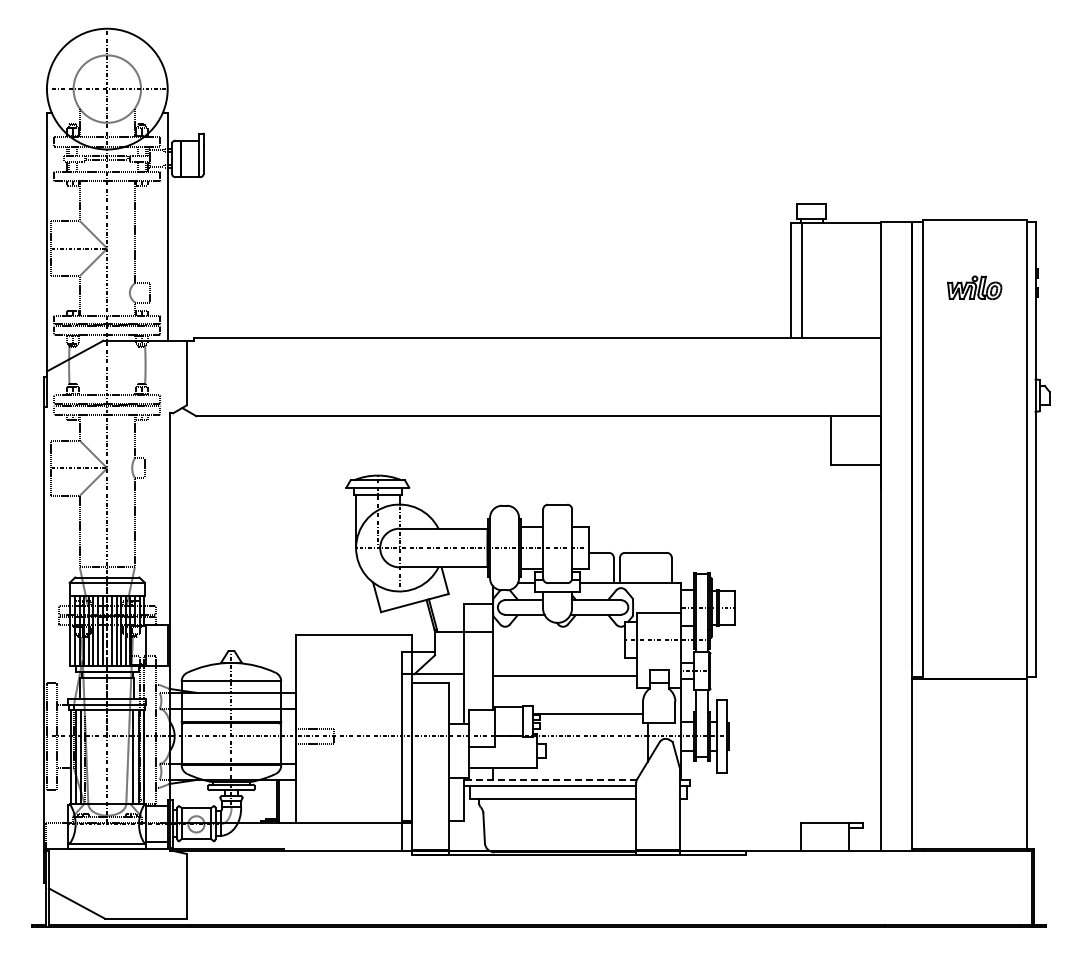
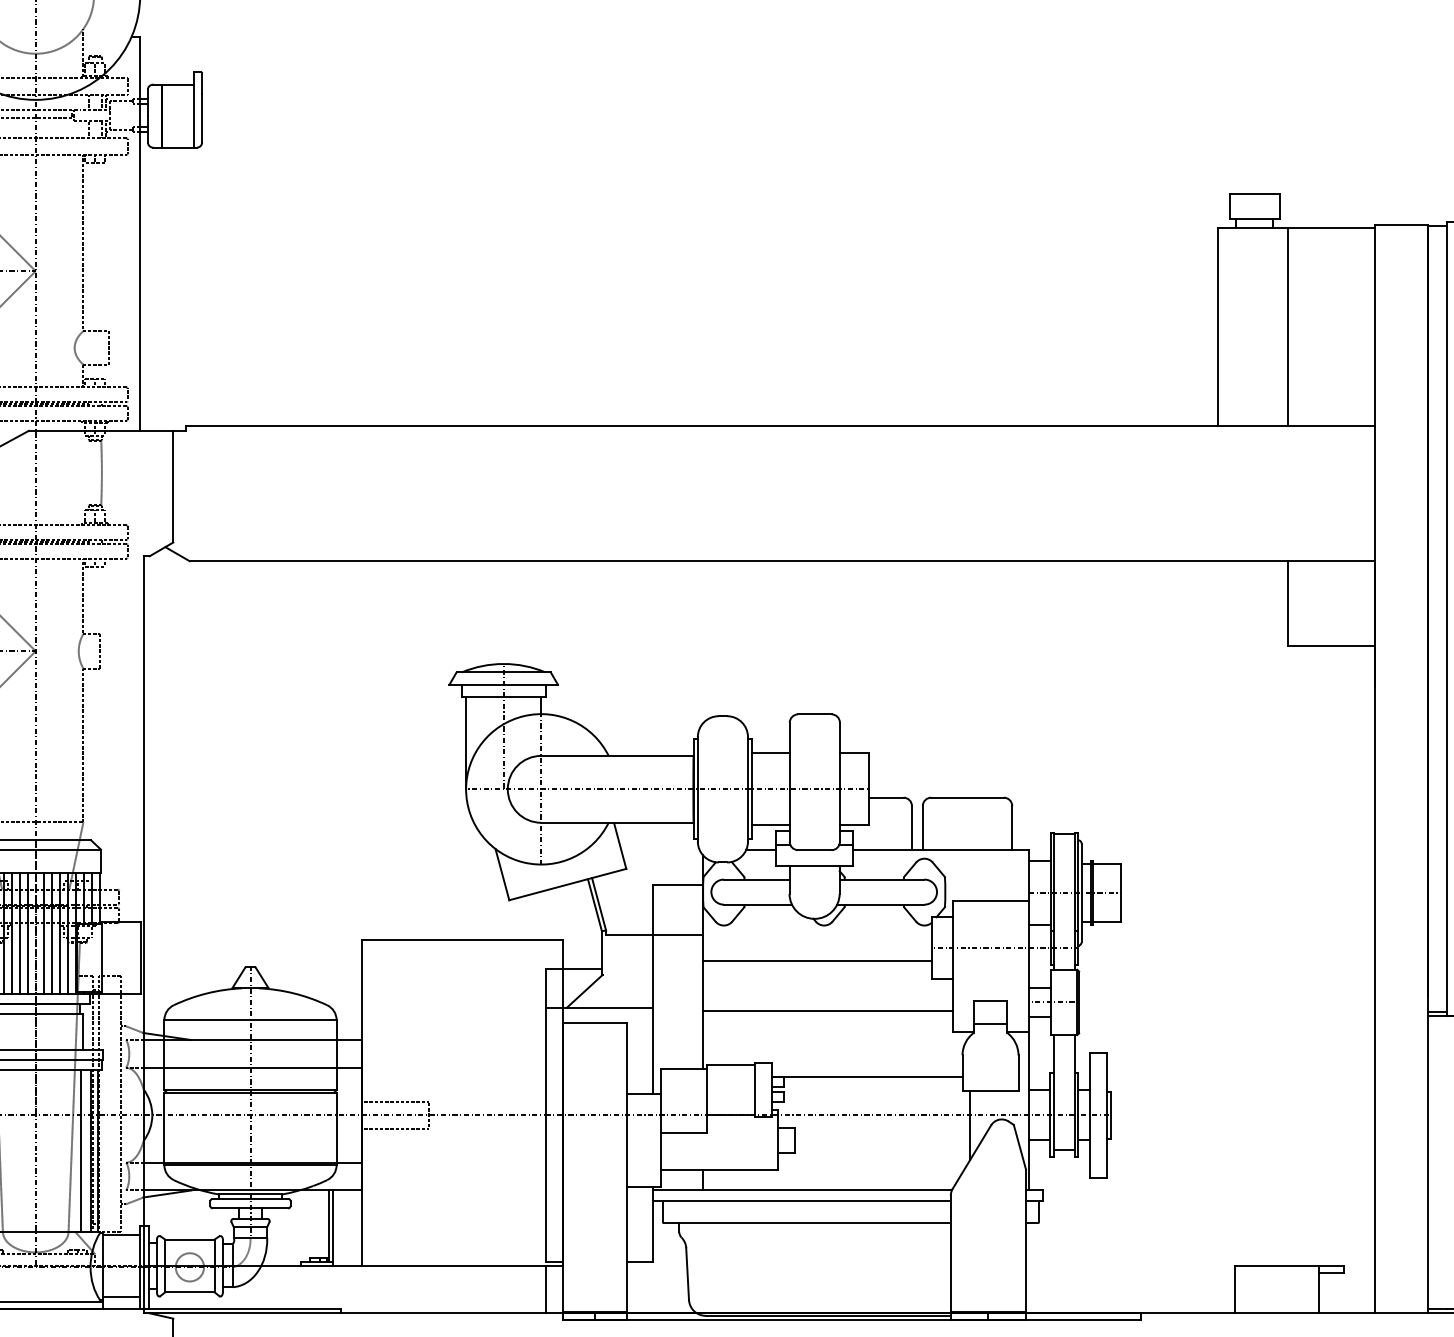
line: (802, 280) -> (1288, 326), moved
line: (559, 647) -> (817, 961), added
line: (549, 779) -> (800, 1189), dashed -> solid

